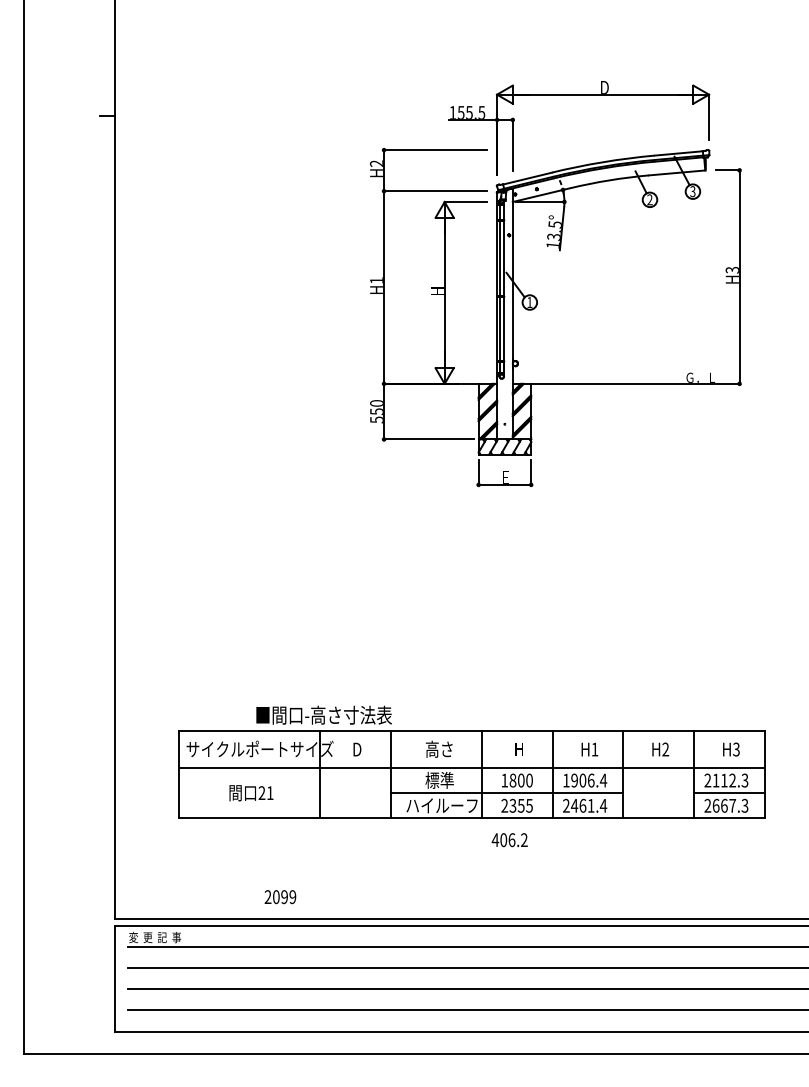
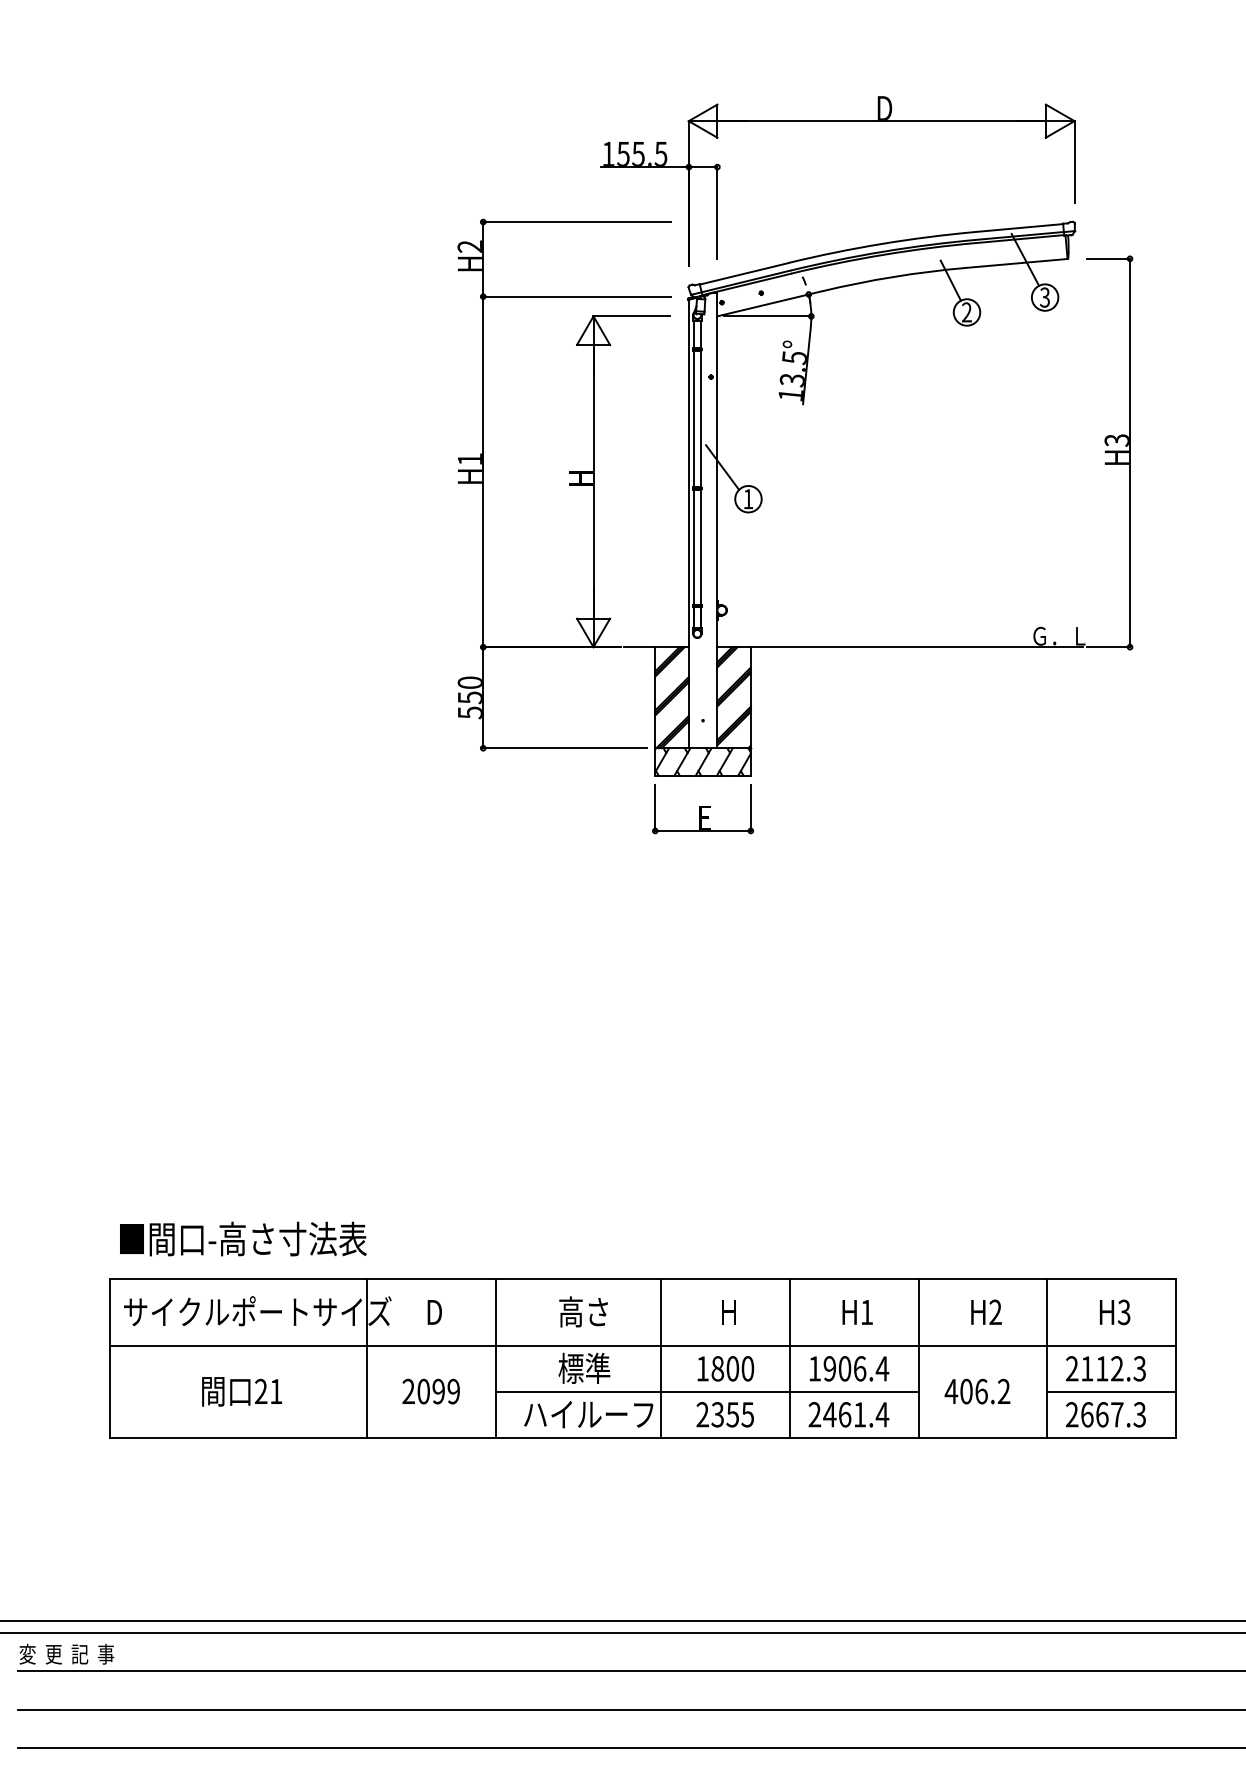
text: (323, 714) -> (242, 1237), moved
text: (509, 840) -> (976, 1392), moved
text: (280, 897) -> (431, 1392), moved

